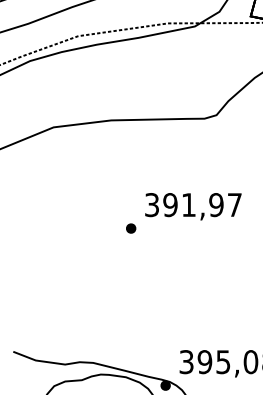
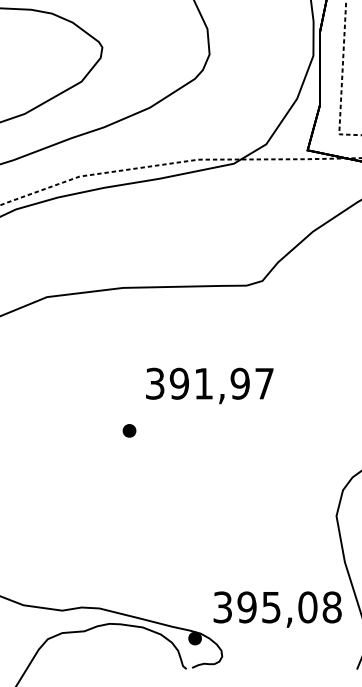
text: (193, 206) -> (209, 385), moved
part: (131, 228) -> (129, 430), moved

